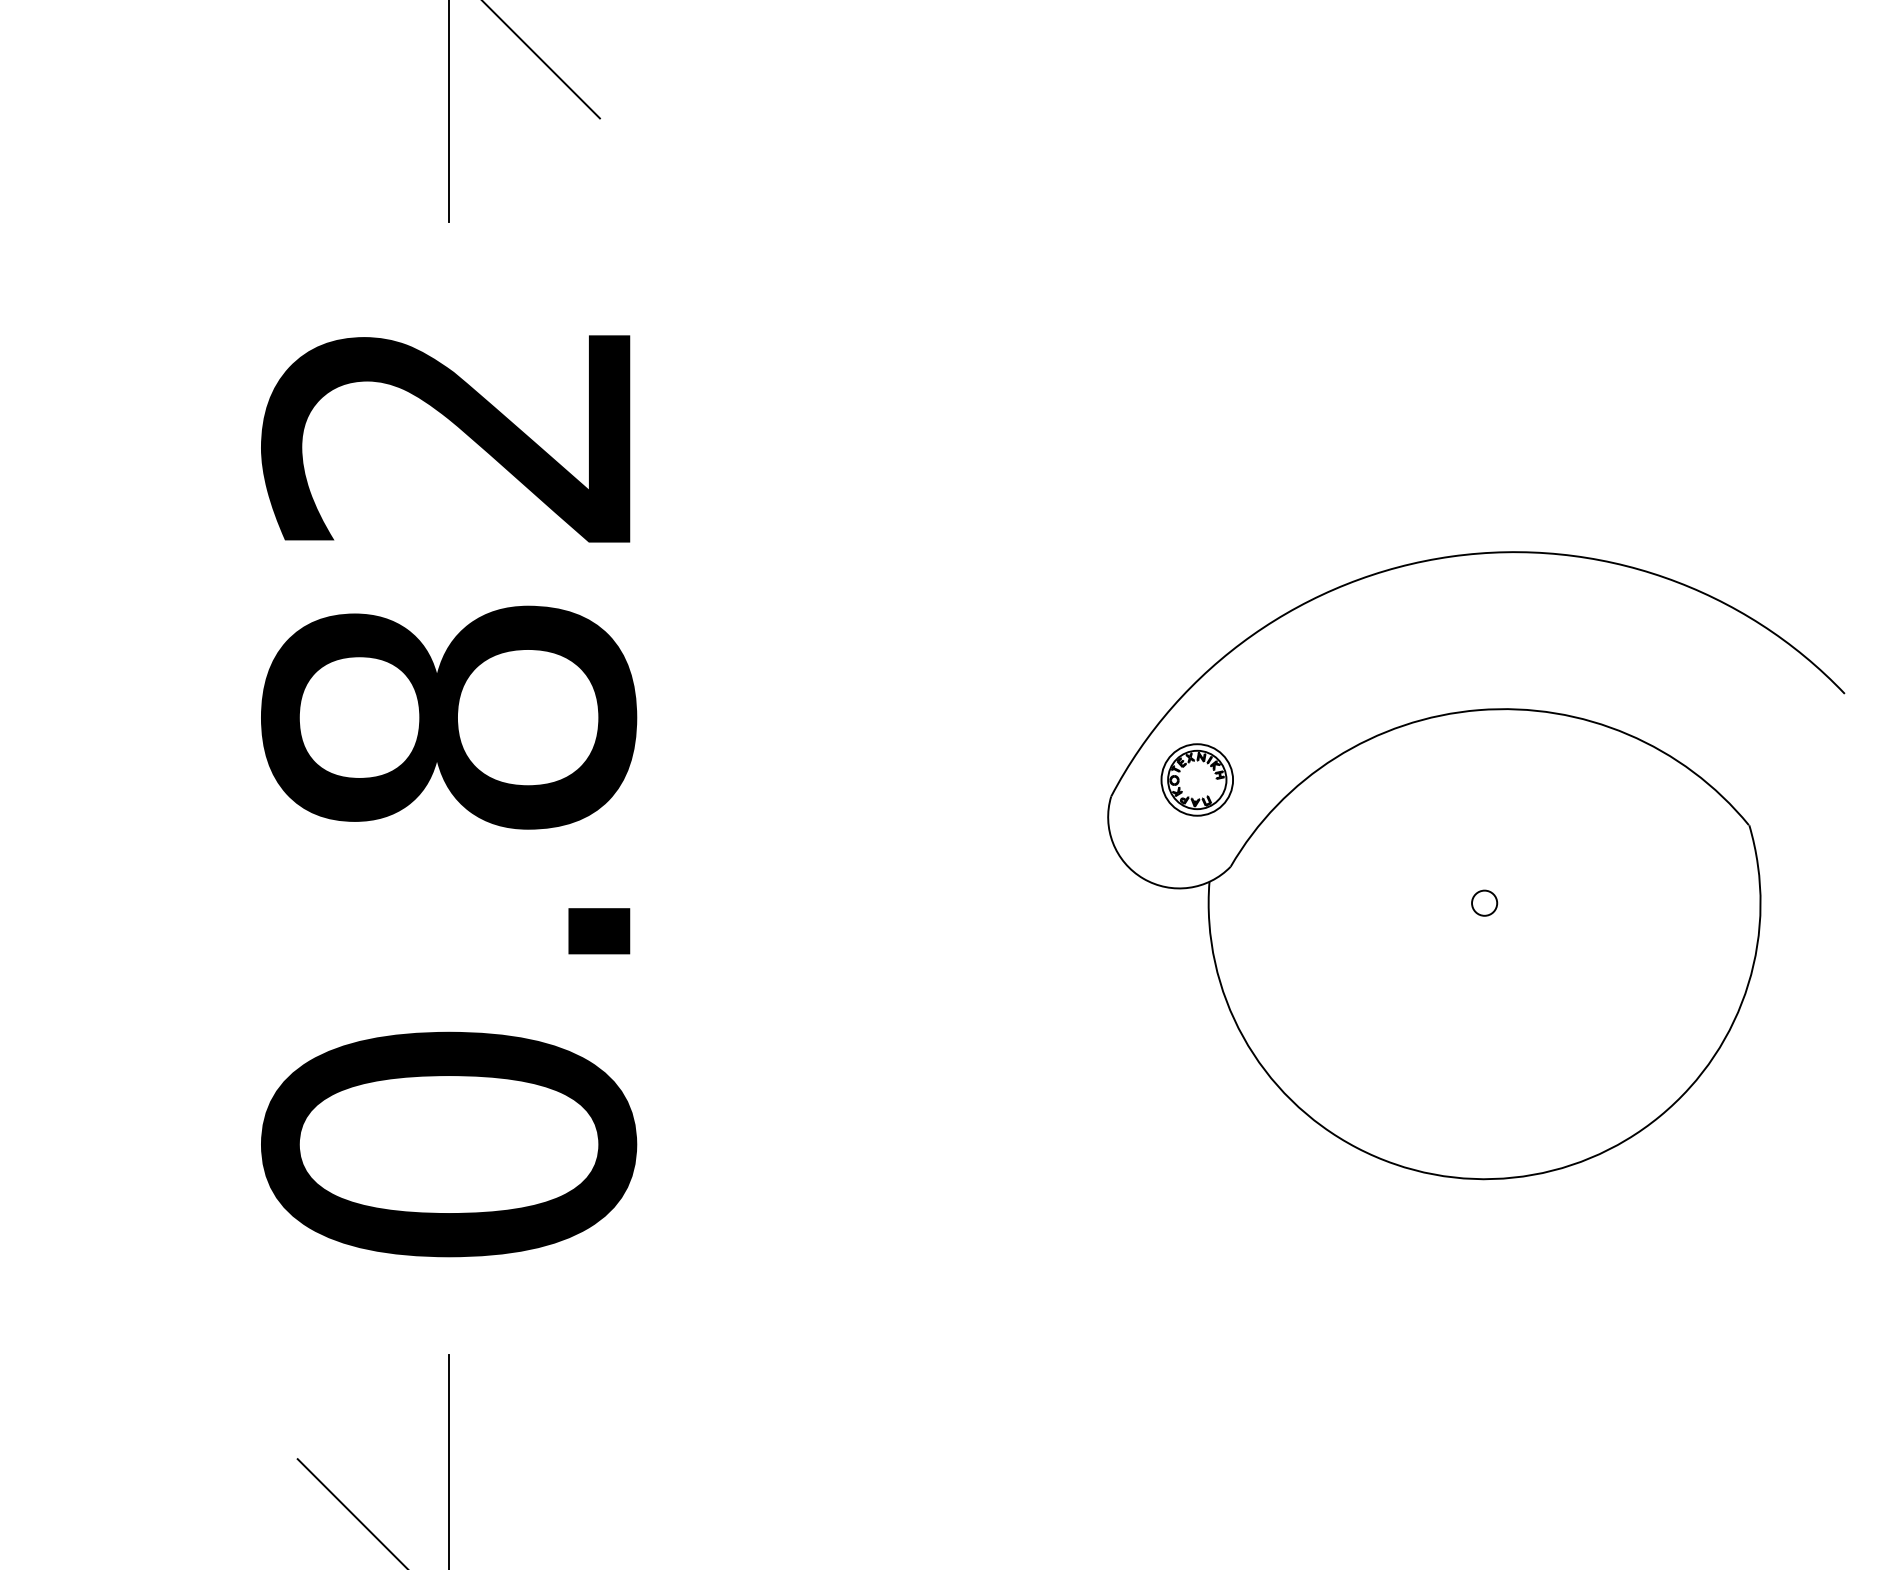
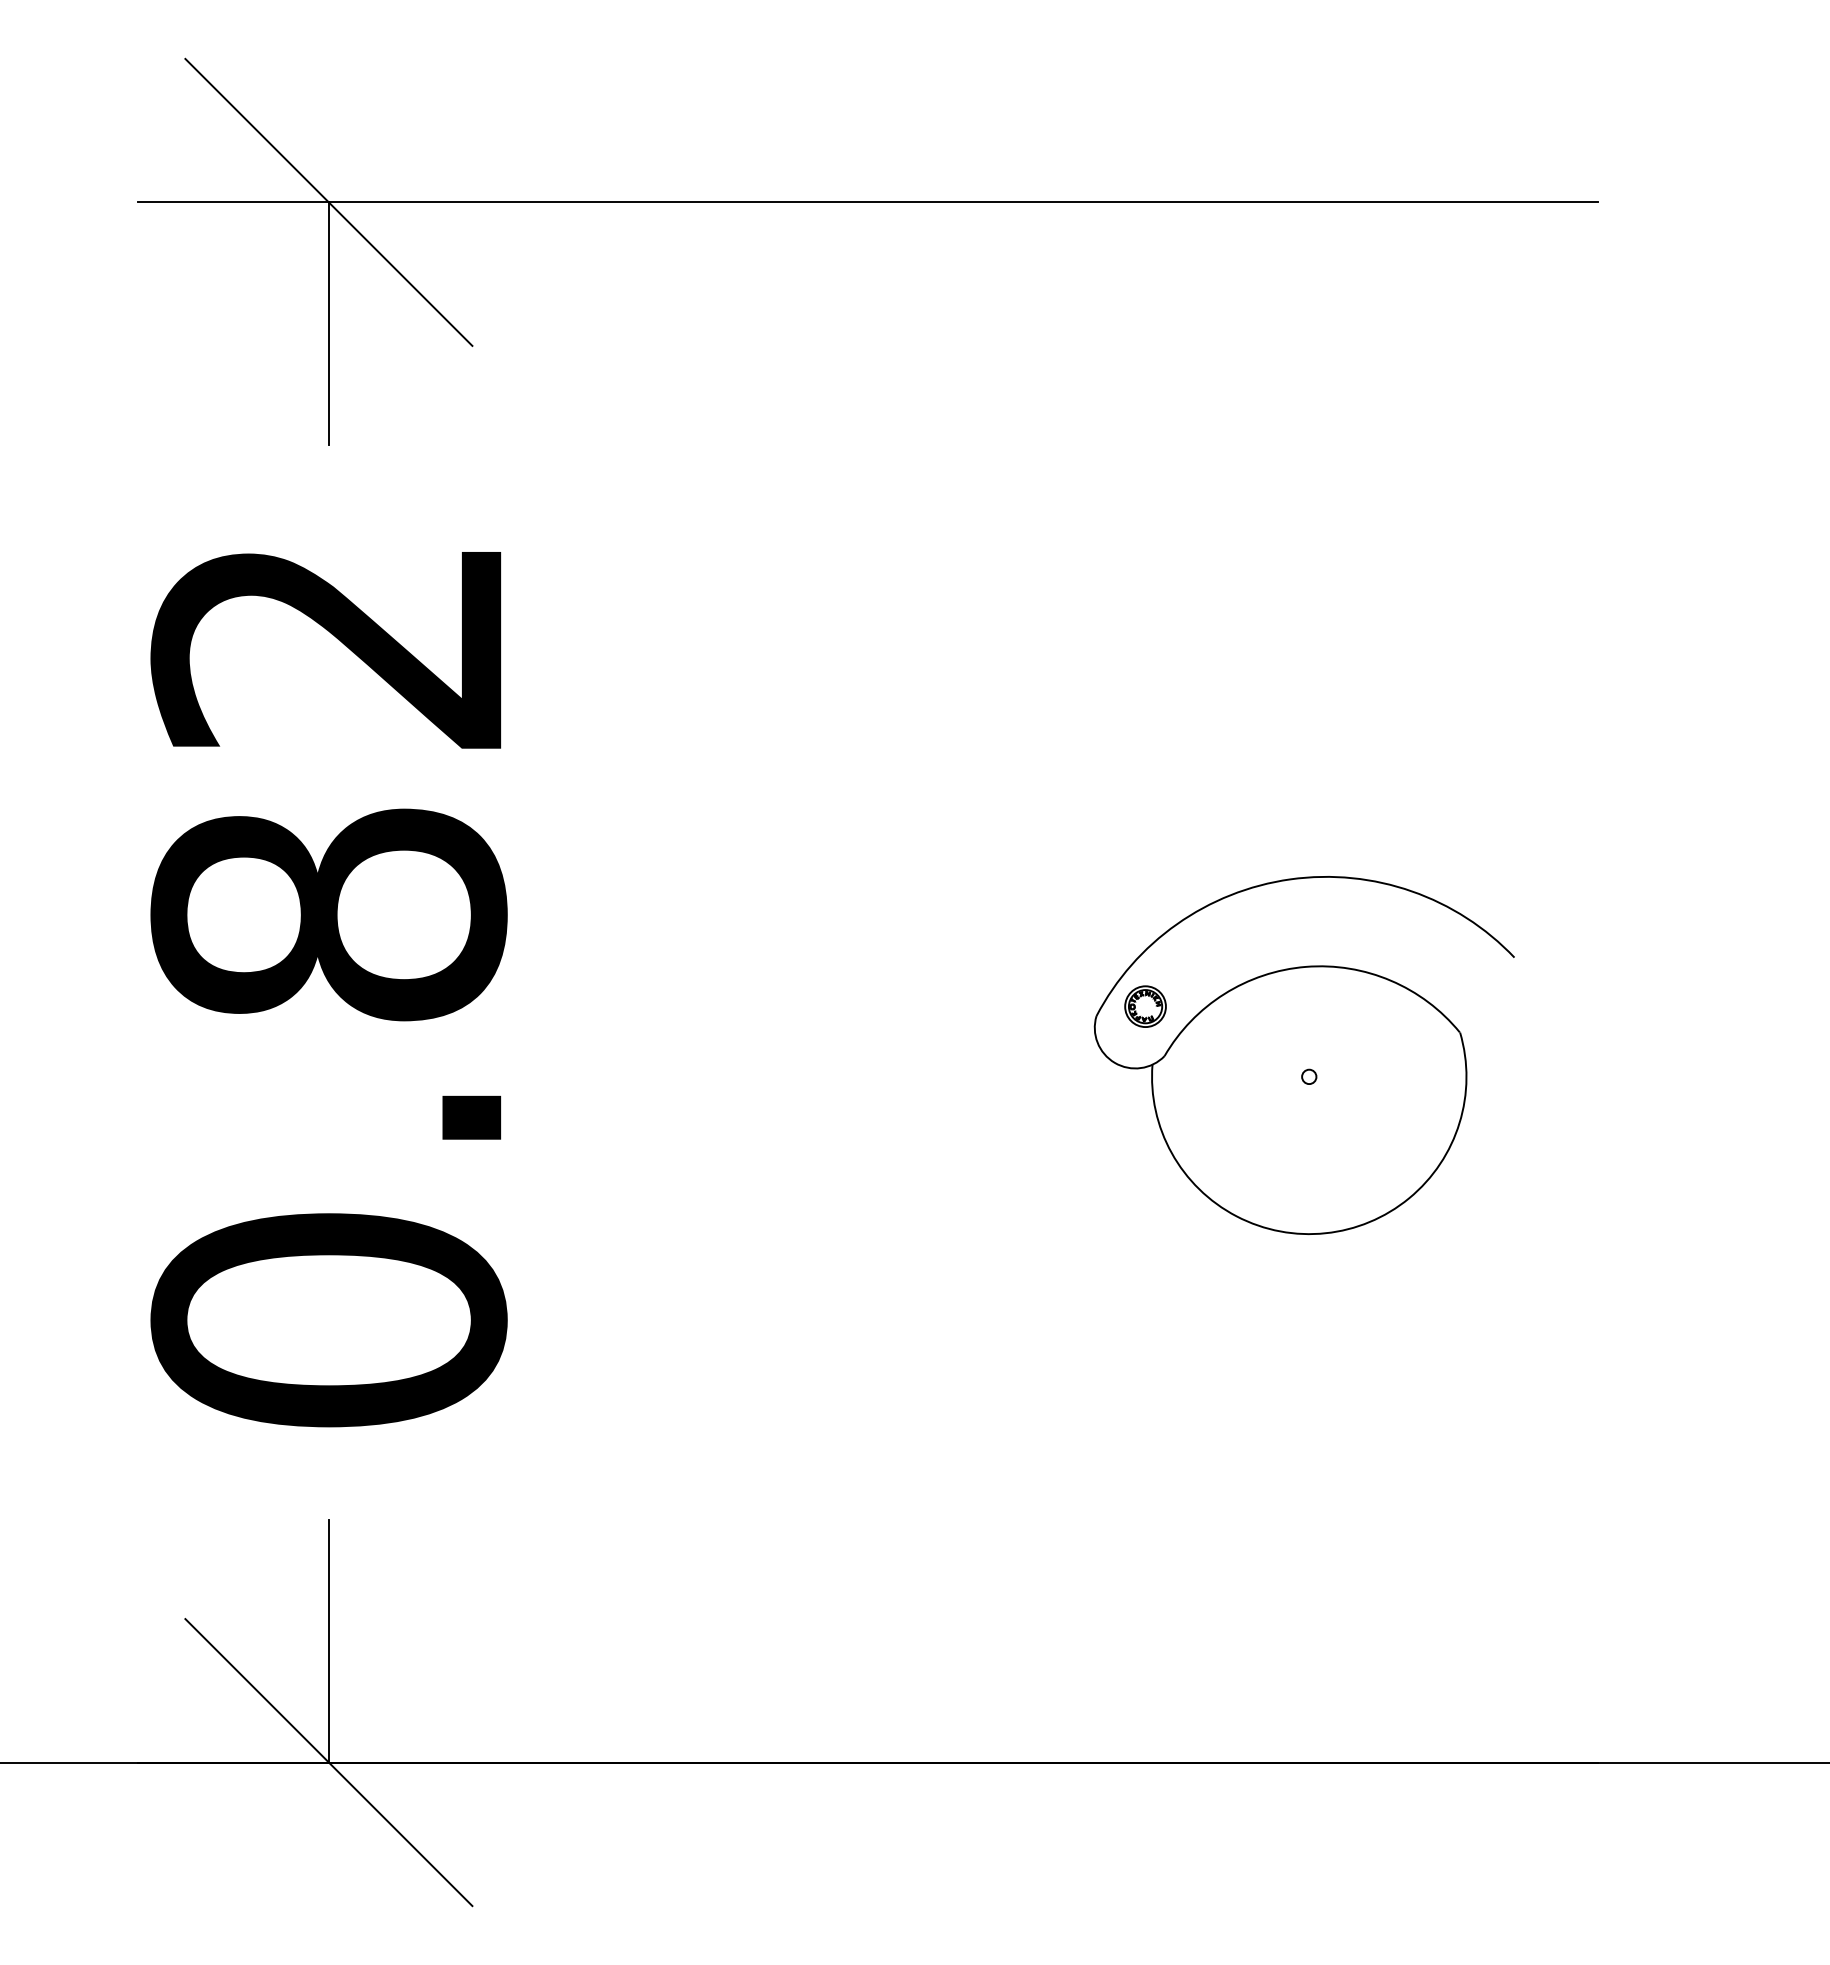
part: (1476, 865) -> (1304, 1055), size x0.6

